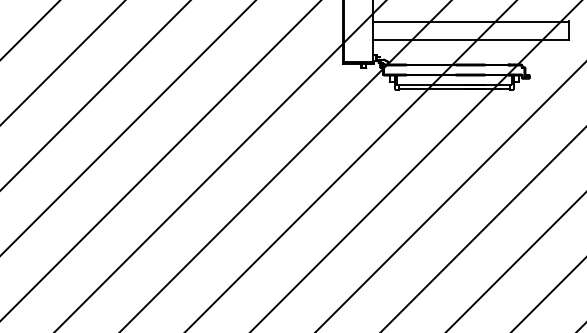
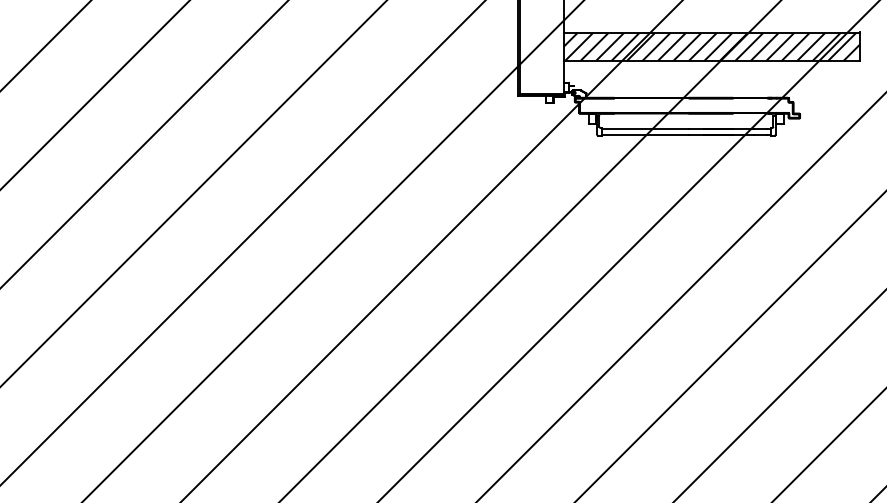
hatch: (471, 30) -> (712, 46), added

